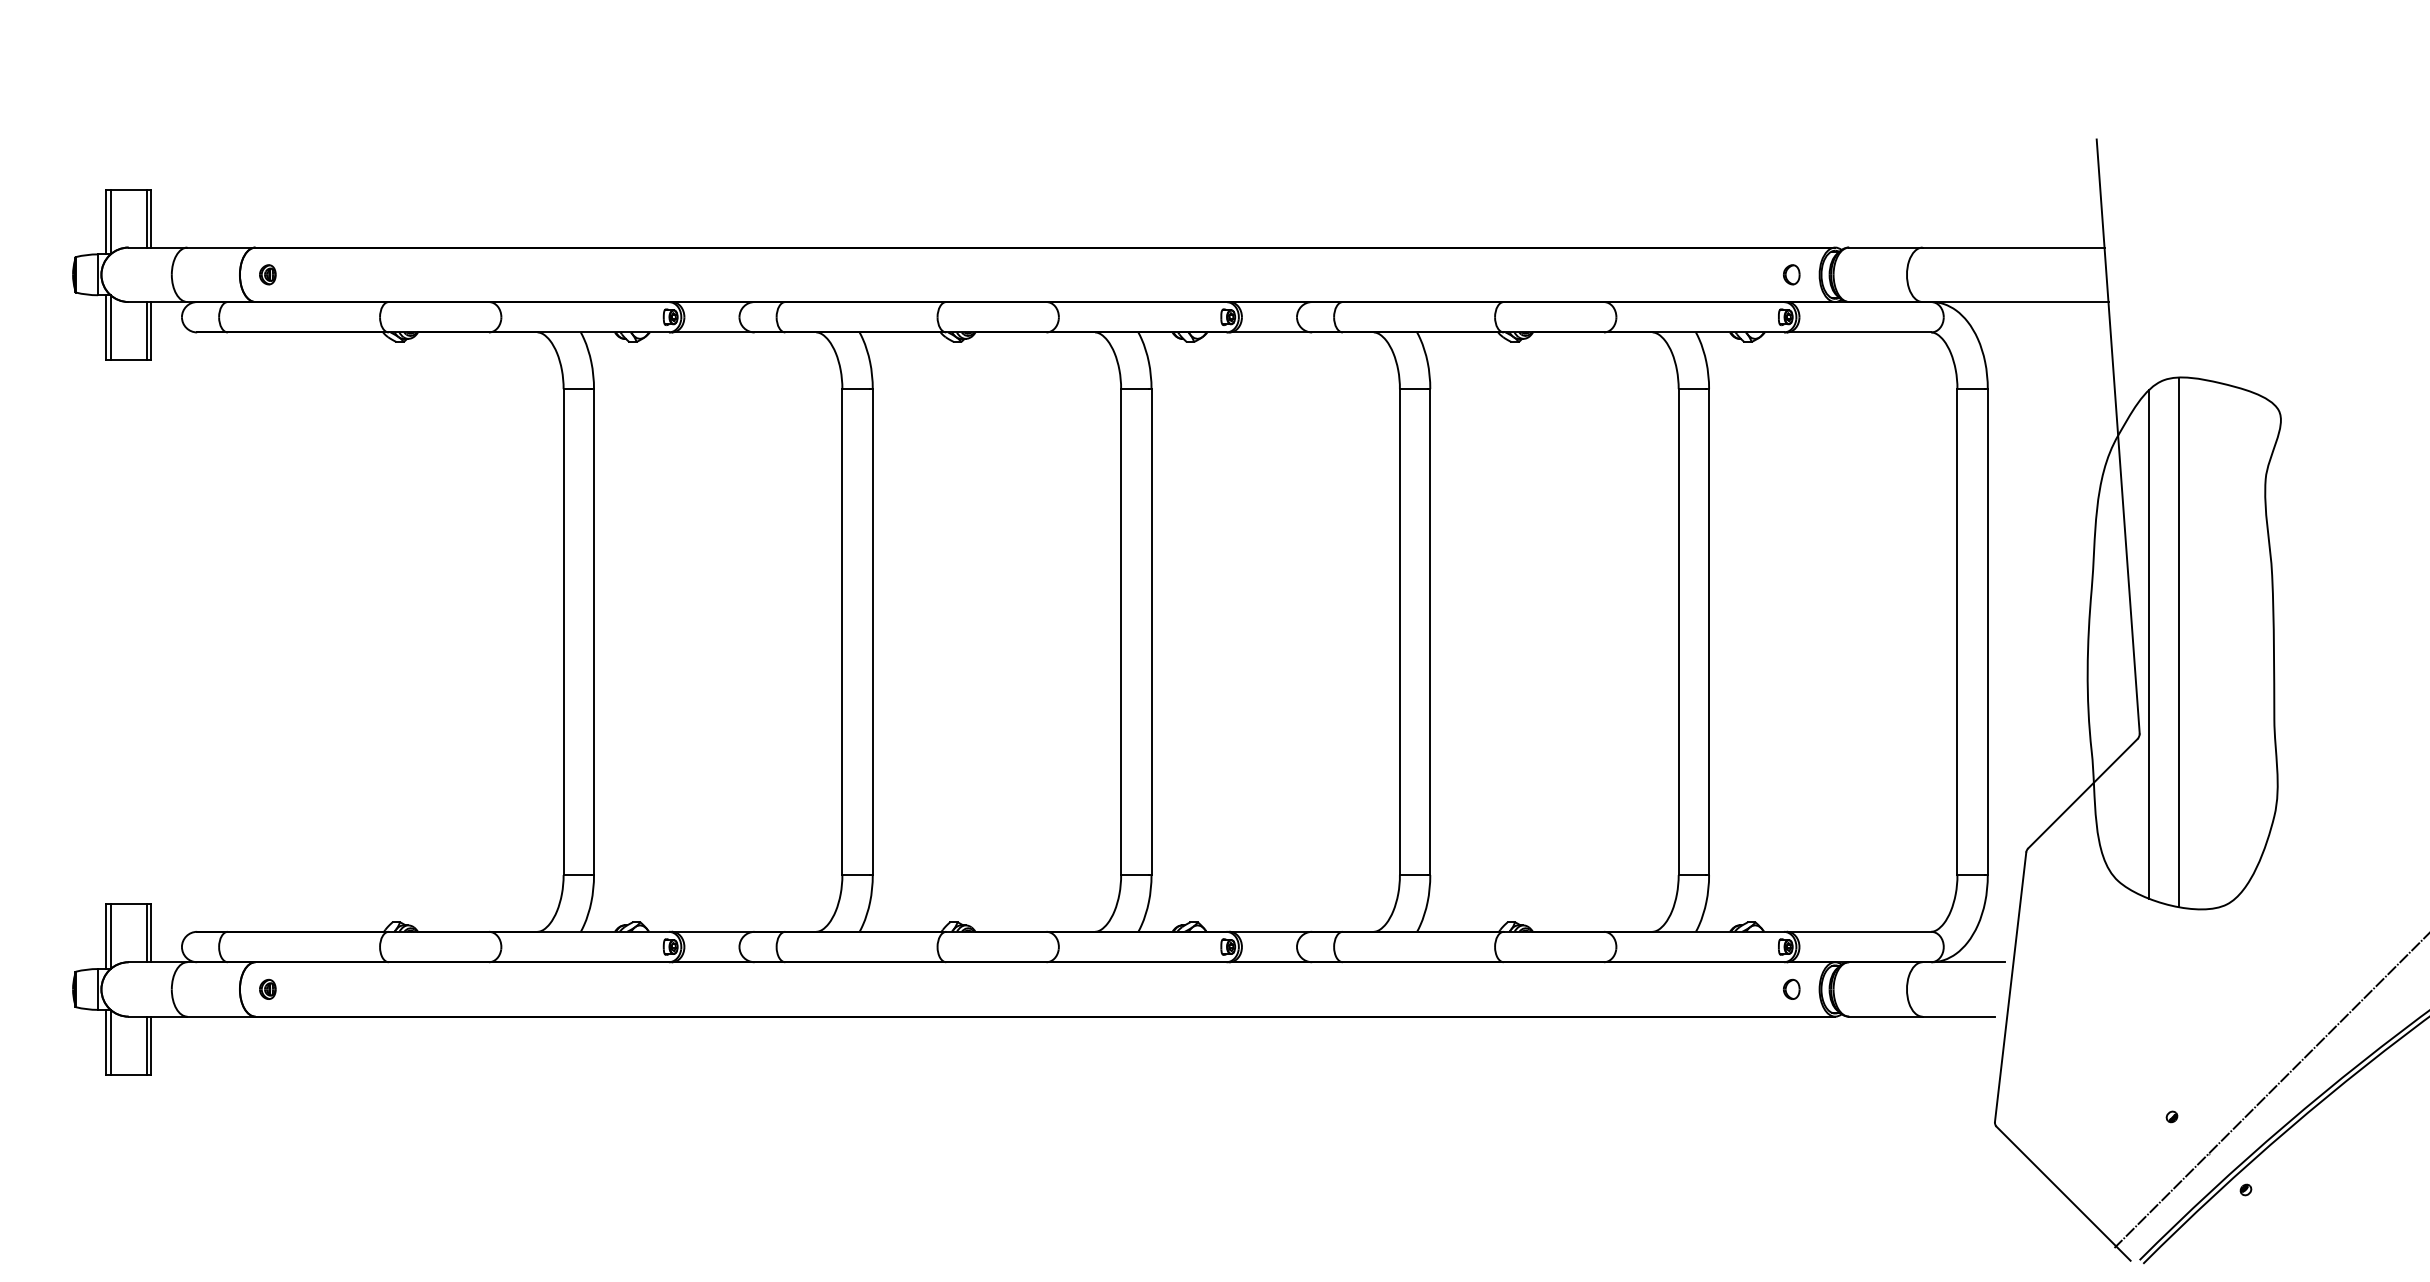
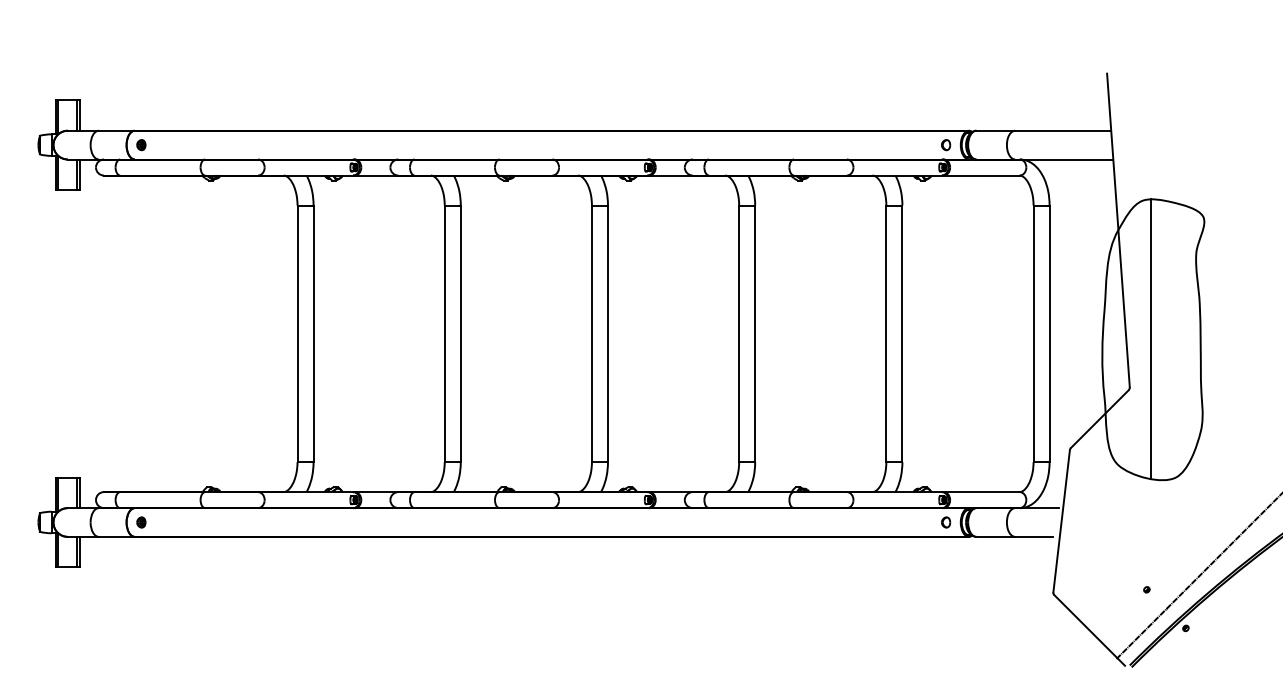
line: (2148, 644) -> (1134, 340), removed

